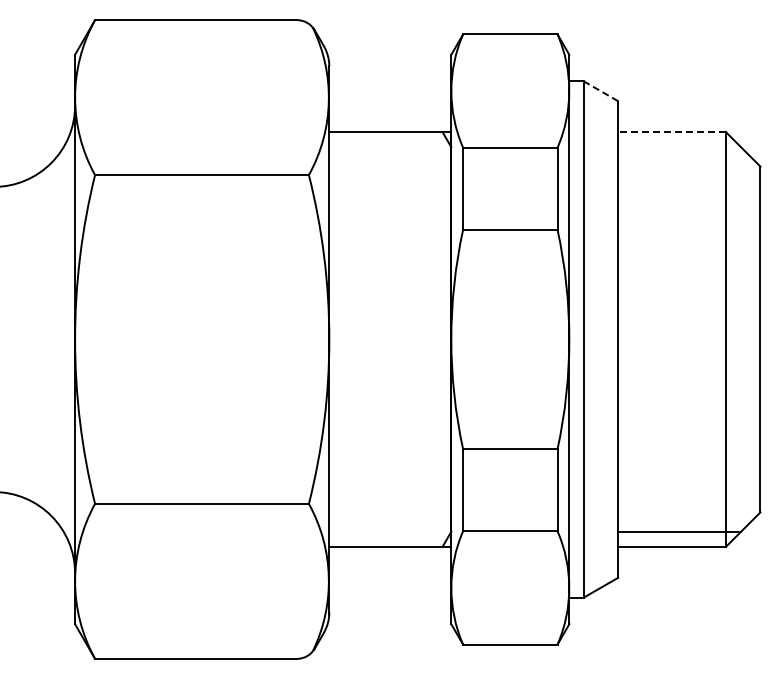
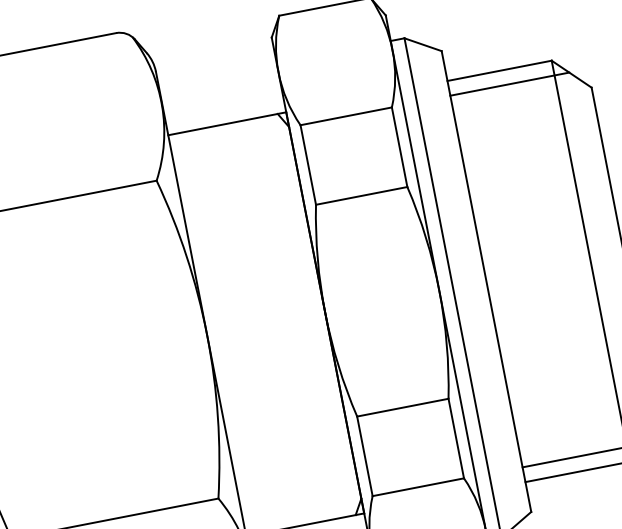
line: (600, 91) -> (422, 45), dashed -> solid
line: (672, 132) -> (500, 71), dashed -> solid
line: (679, 147) -> (509, 84), added

